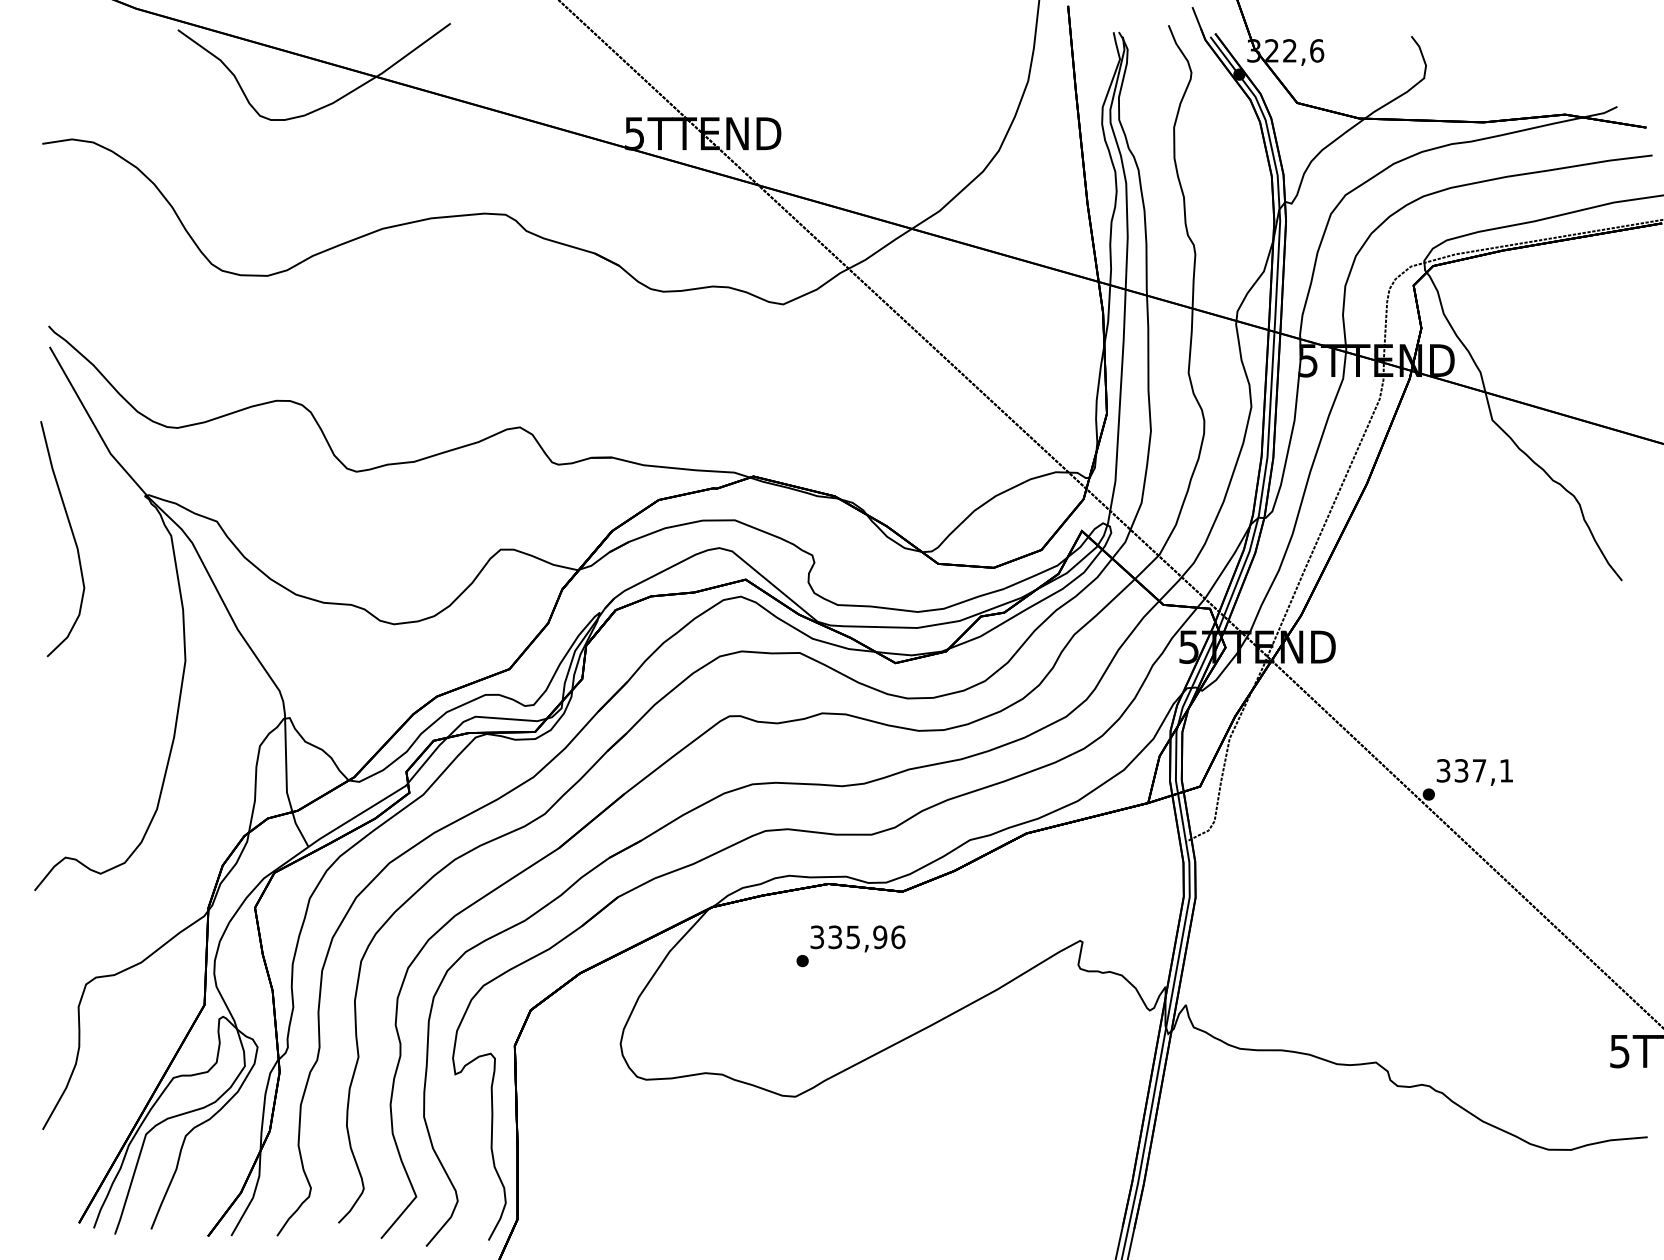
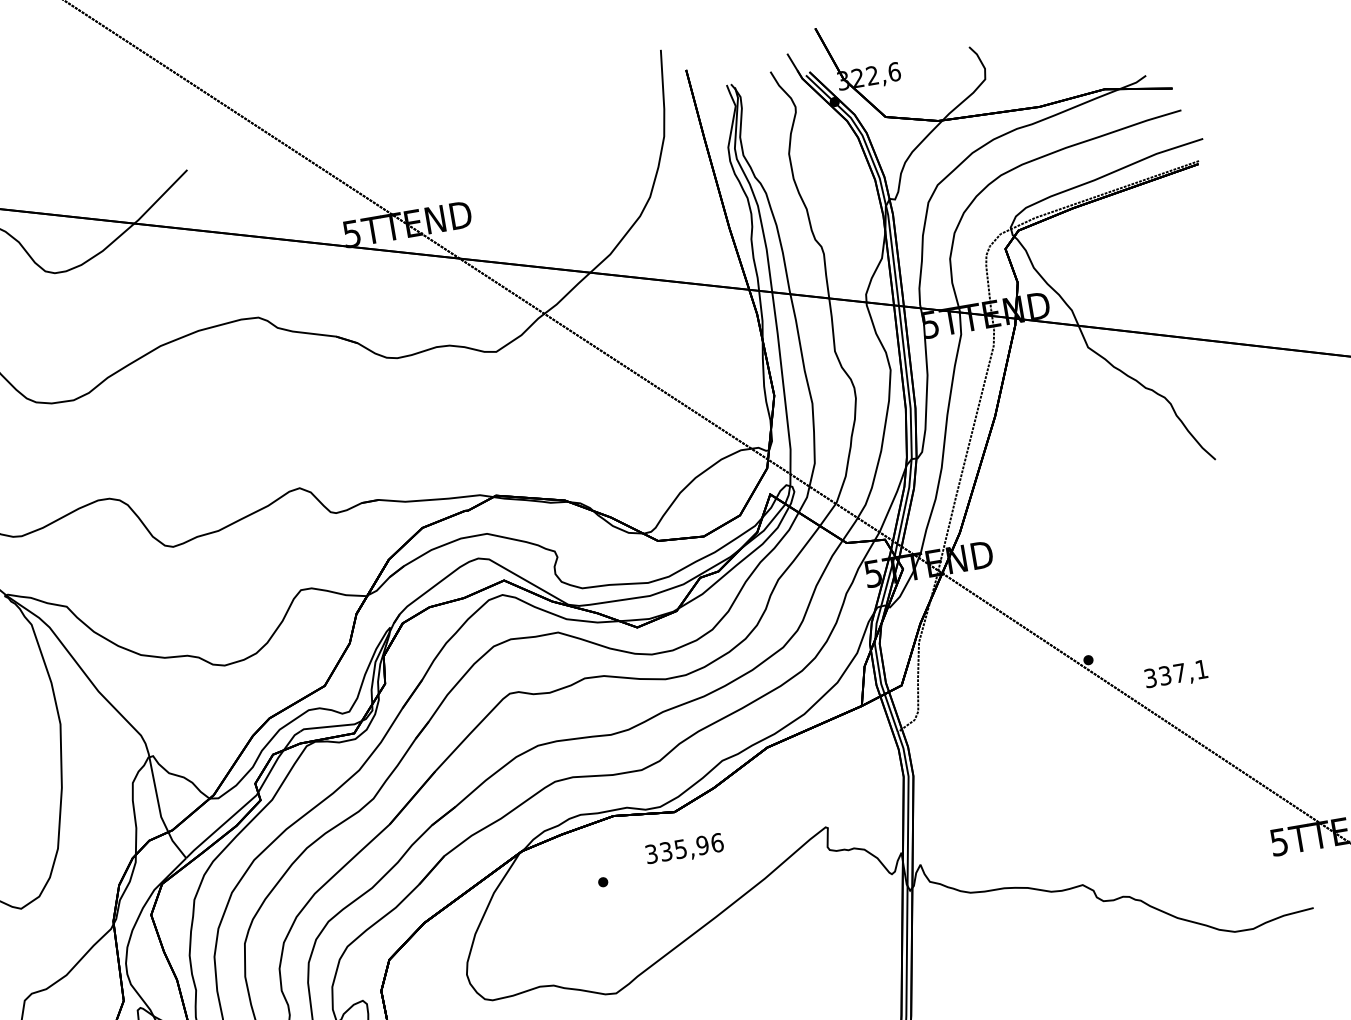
text: (1474, 772) -> (1175, 675), moved
text: (857, 938) -> (684, 849), moved

